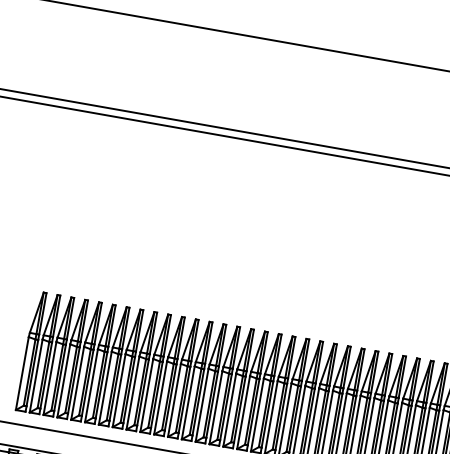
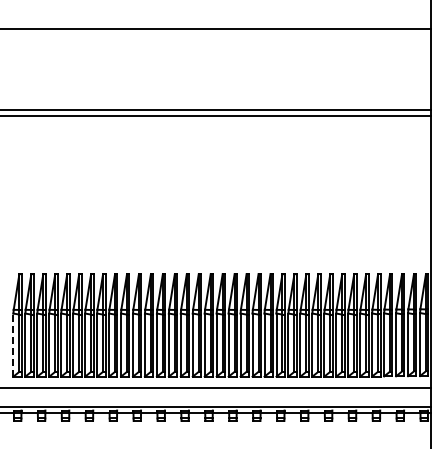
line: (22, 374) -> (13, 345), solid -> dashed

